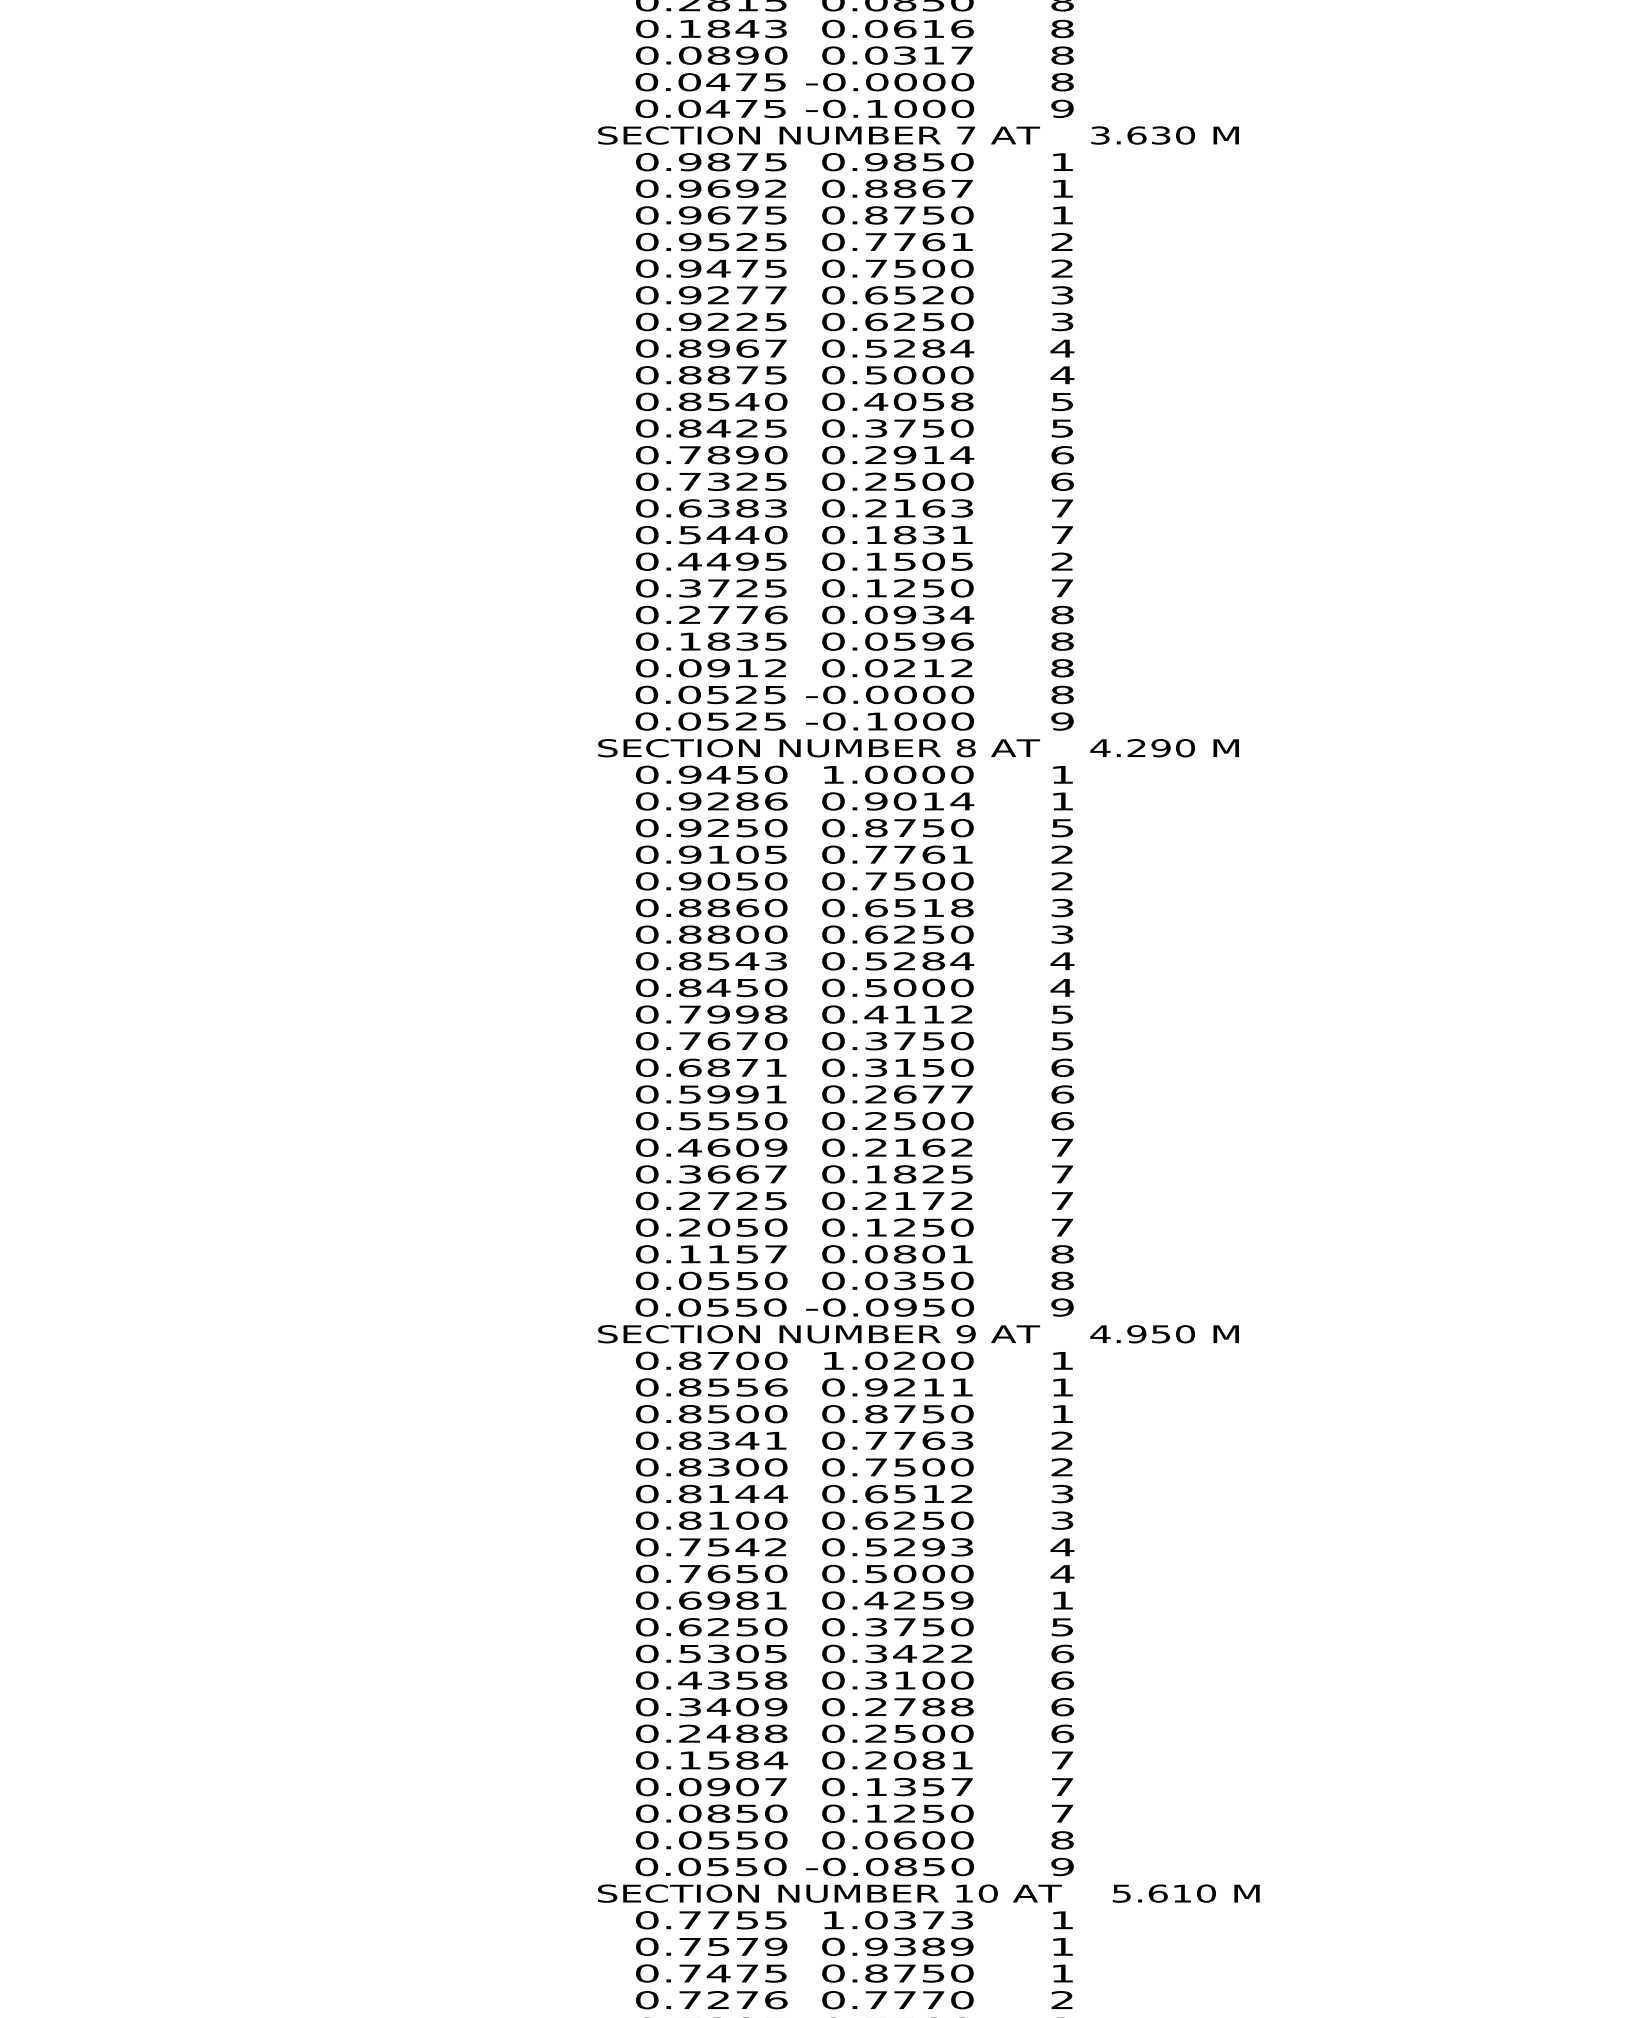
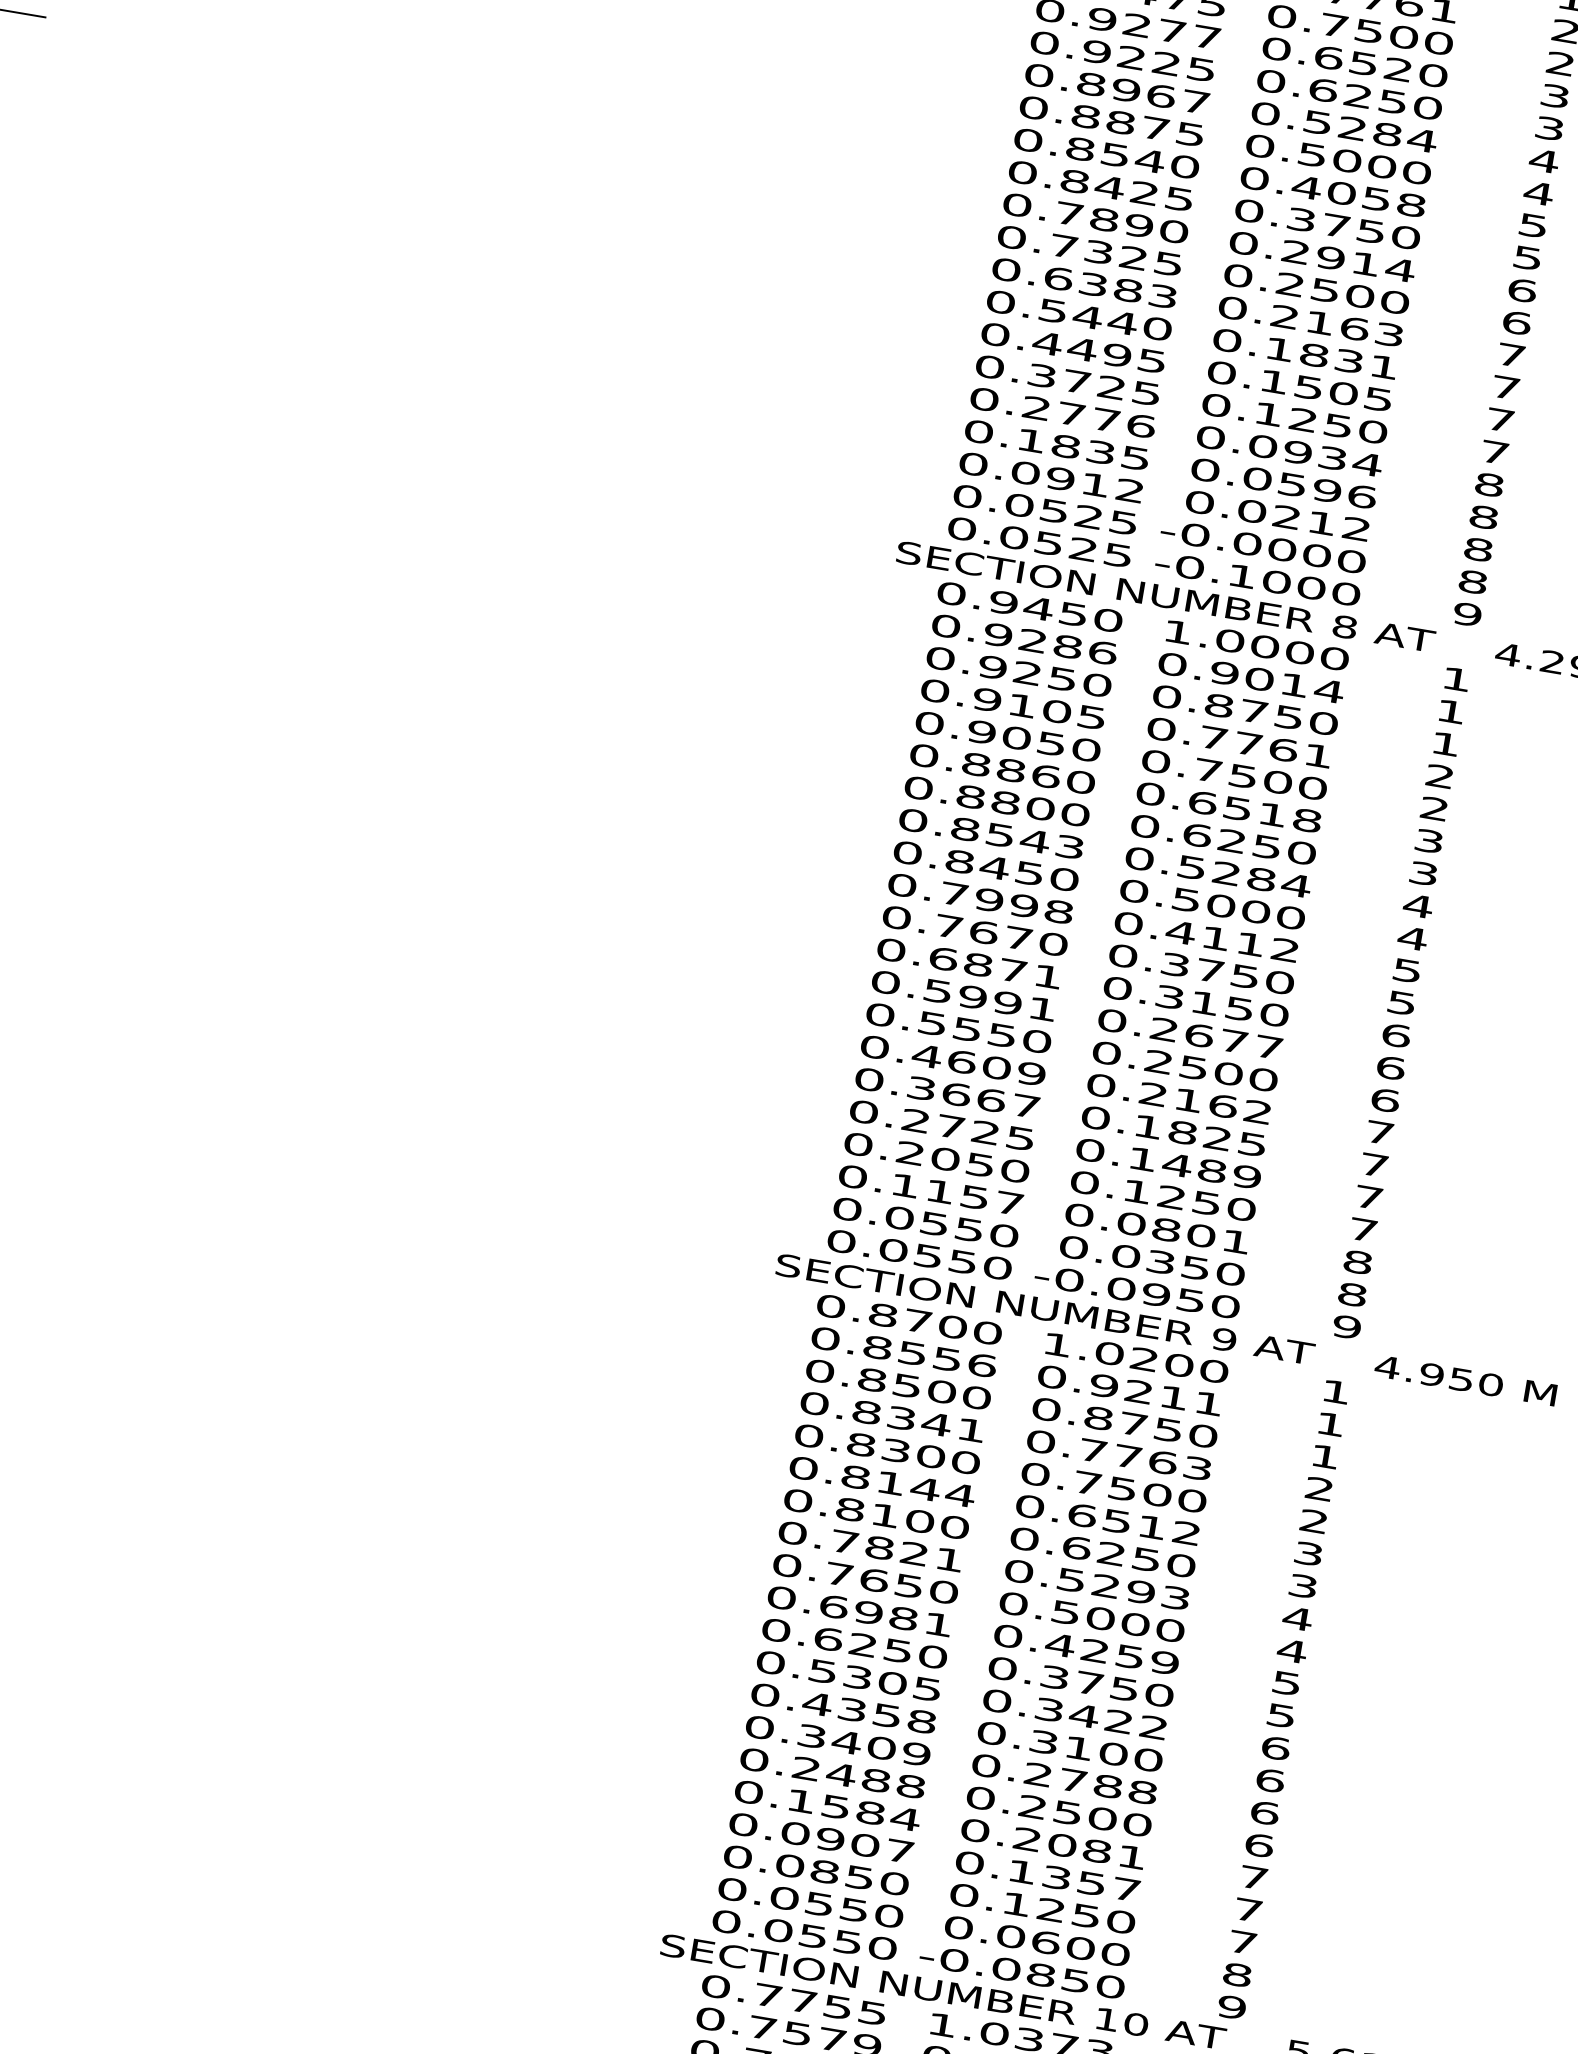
text: (1062, 561) -> (1500, 419), 2 -> 7
text: (1061, 828) -> (1444, 744), 5 -> 1
text: (919, 1200) -> (1195, 1167), 0.2172 -> 0.1489
text: (746, 1547) -> (913, 1553), 0.7542 -> 0.7821
text: (1061, 1600) -> (1285, 1683), 1 -> 5

